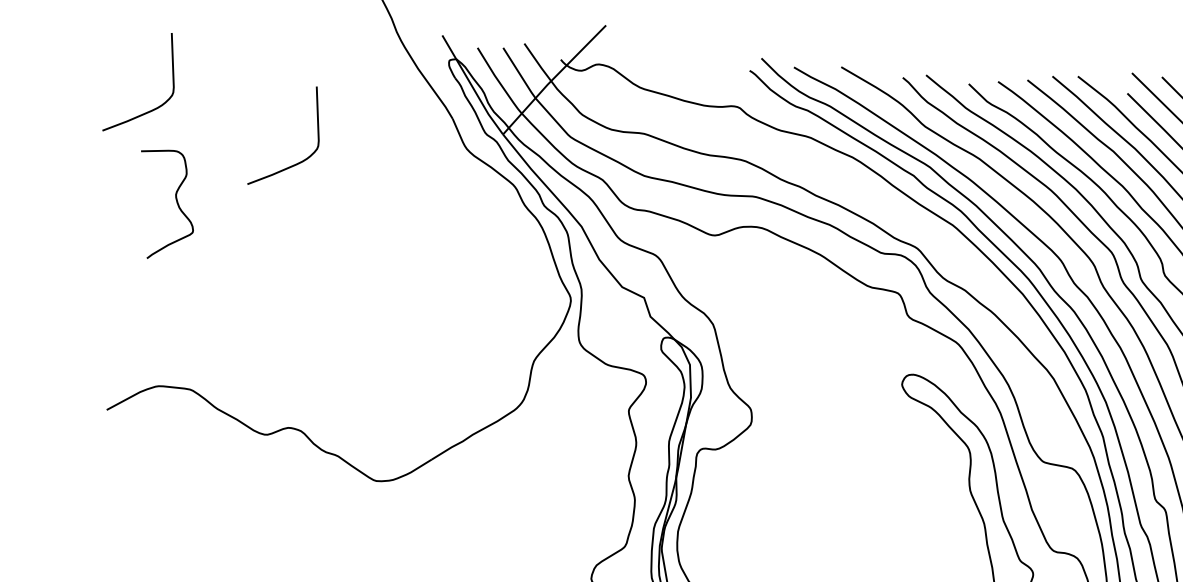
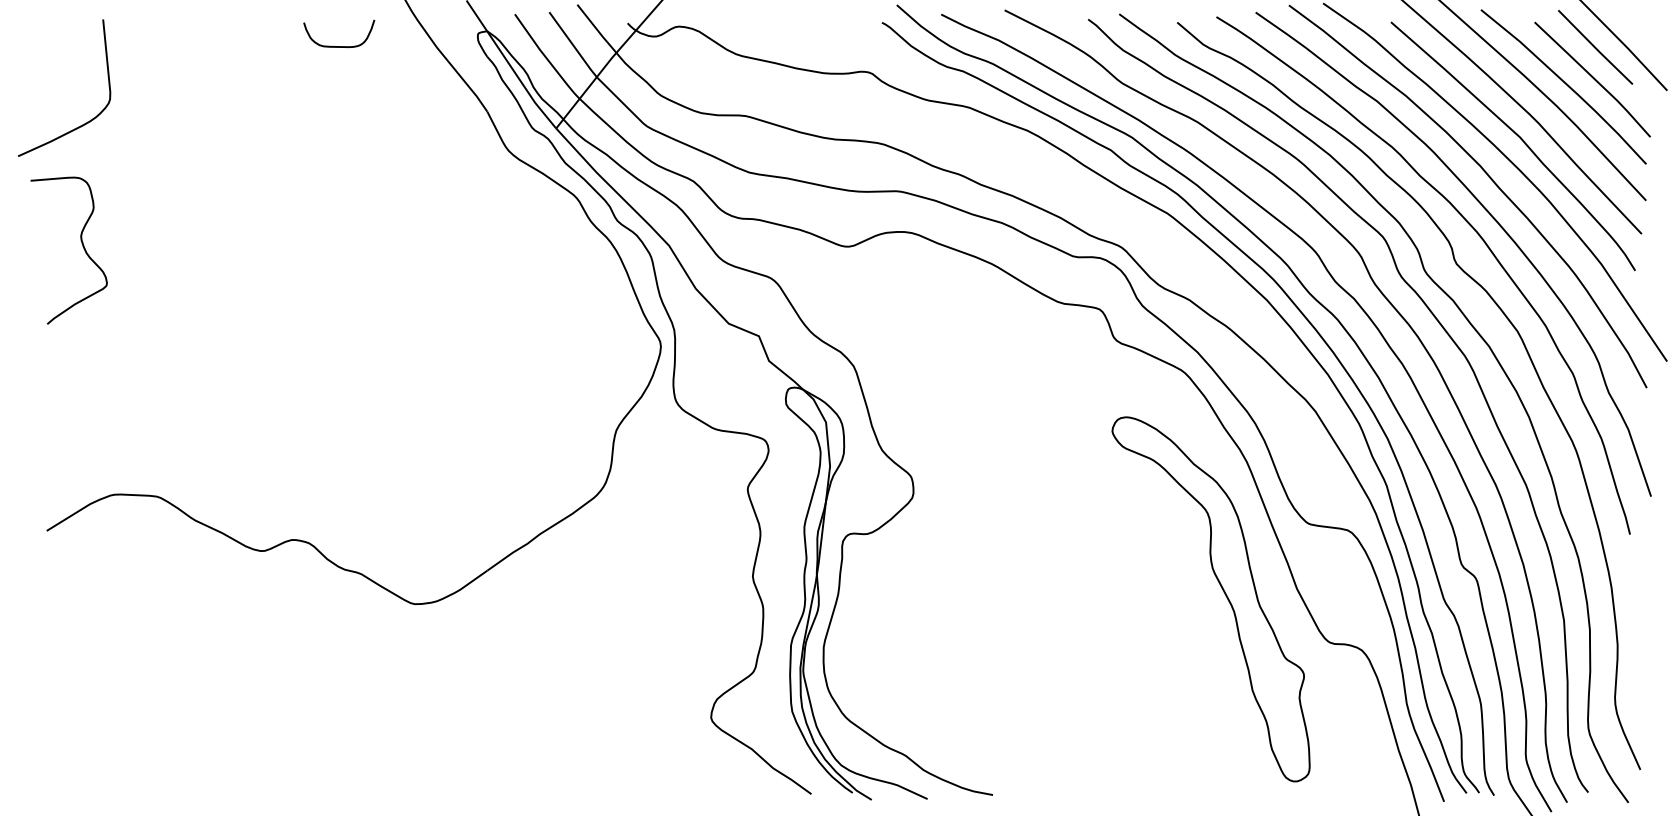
curve: (345, 63) -> (339, 46), added
curve: (298, 162) -> (284, 182), removed
curve: (176, 202) -> (82, 246), moved

